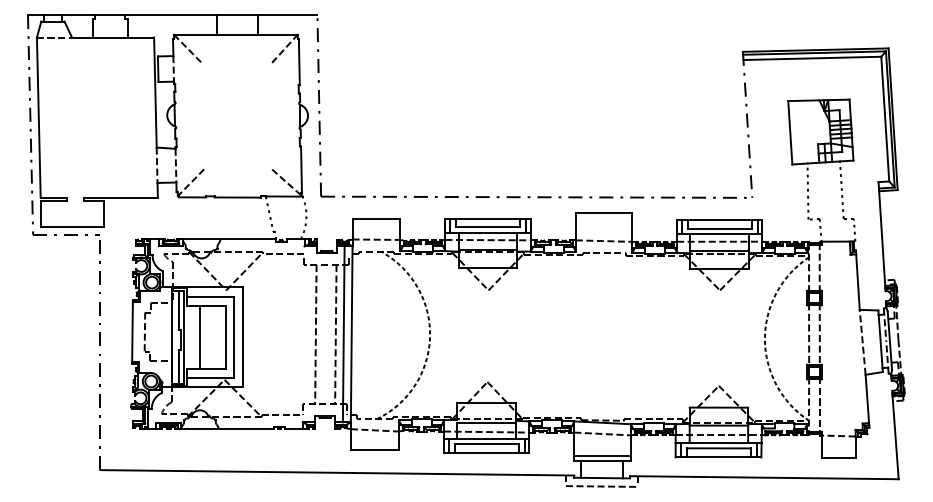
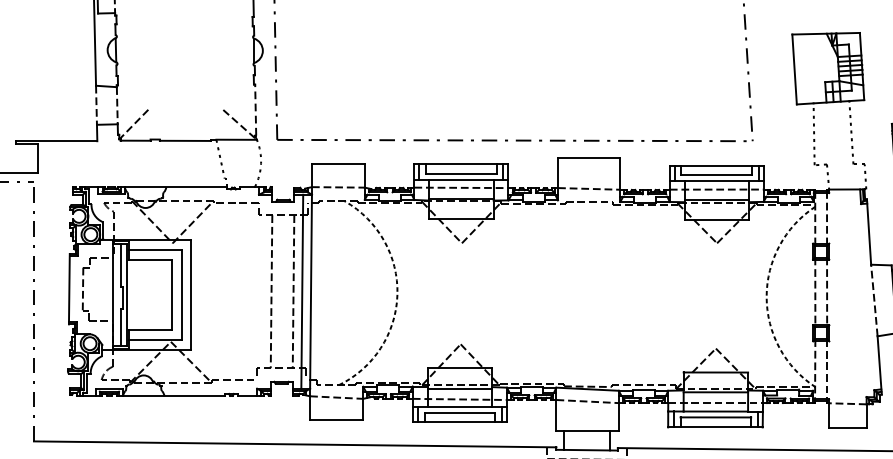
line: (301, 169) -> (255, 109), solid -> dashed
line: (200, 336) -> (144, 294), removed
line: (602, 455) -> (587, 425), removed

